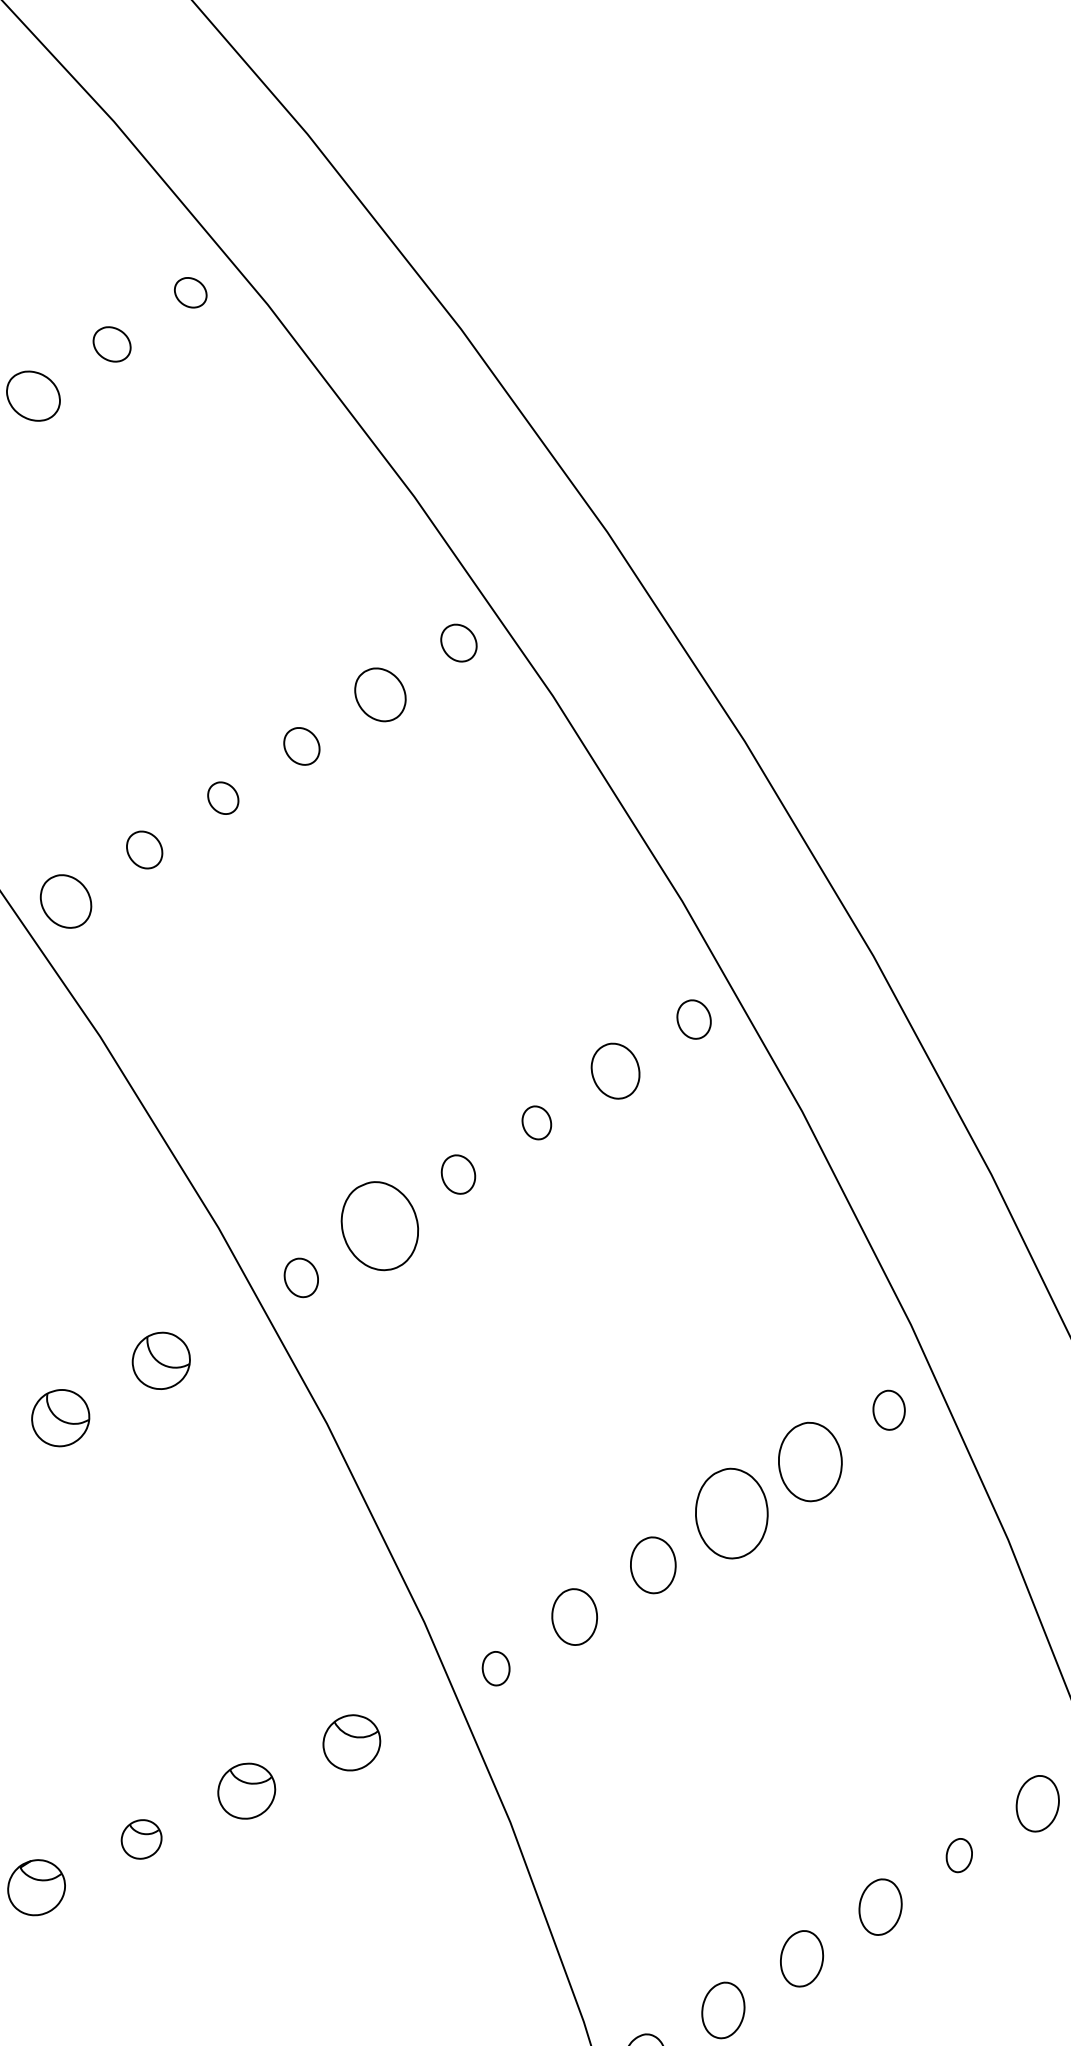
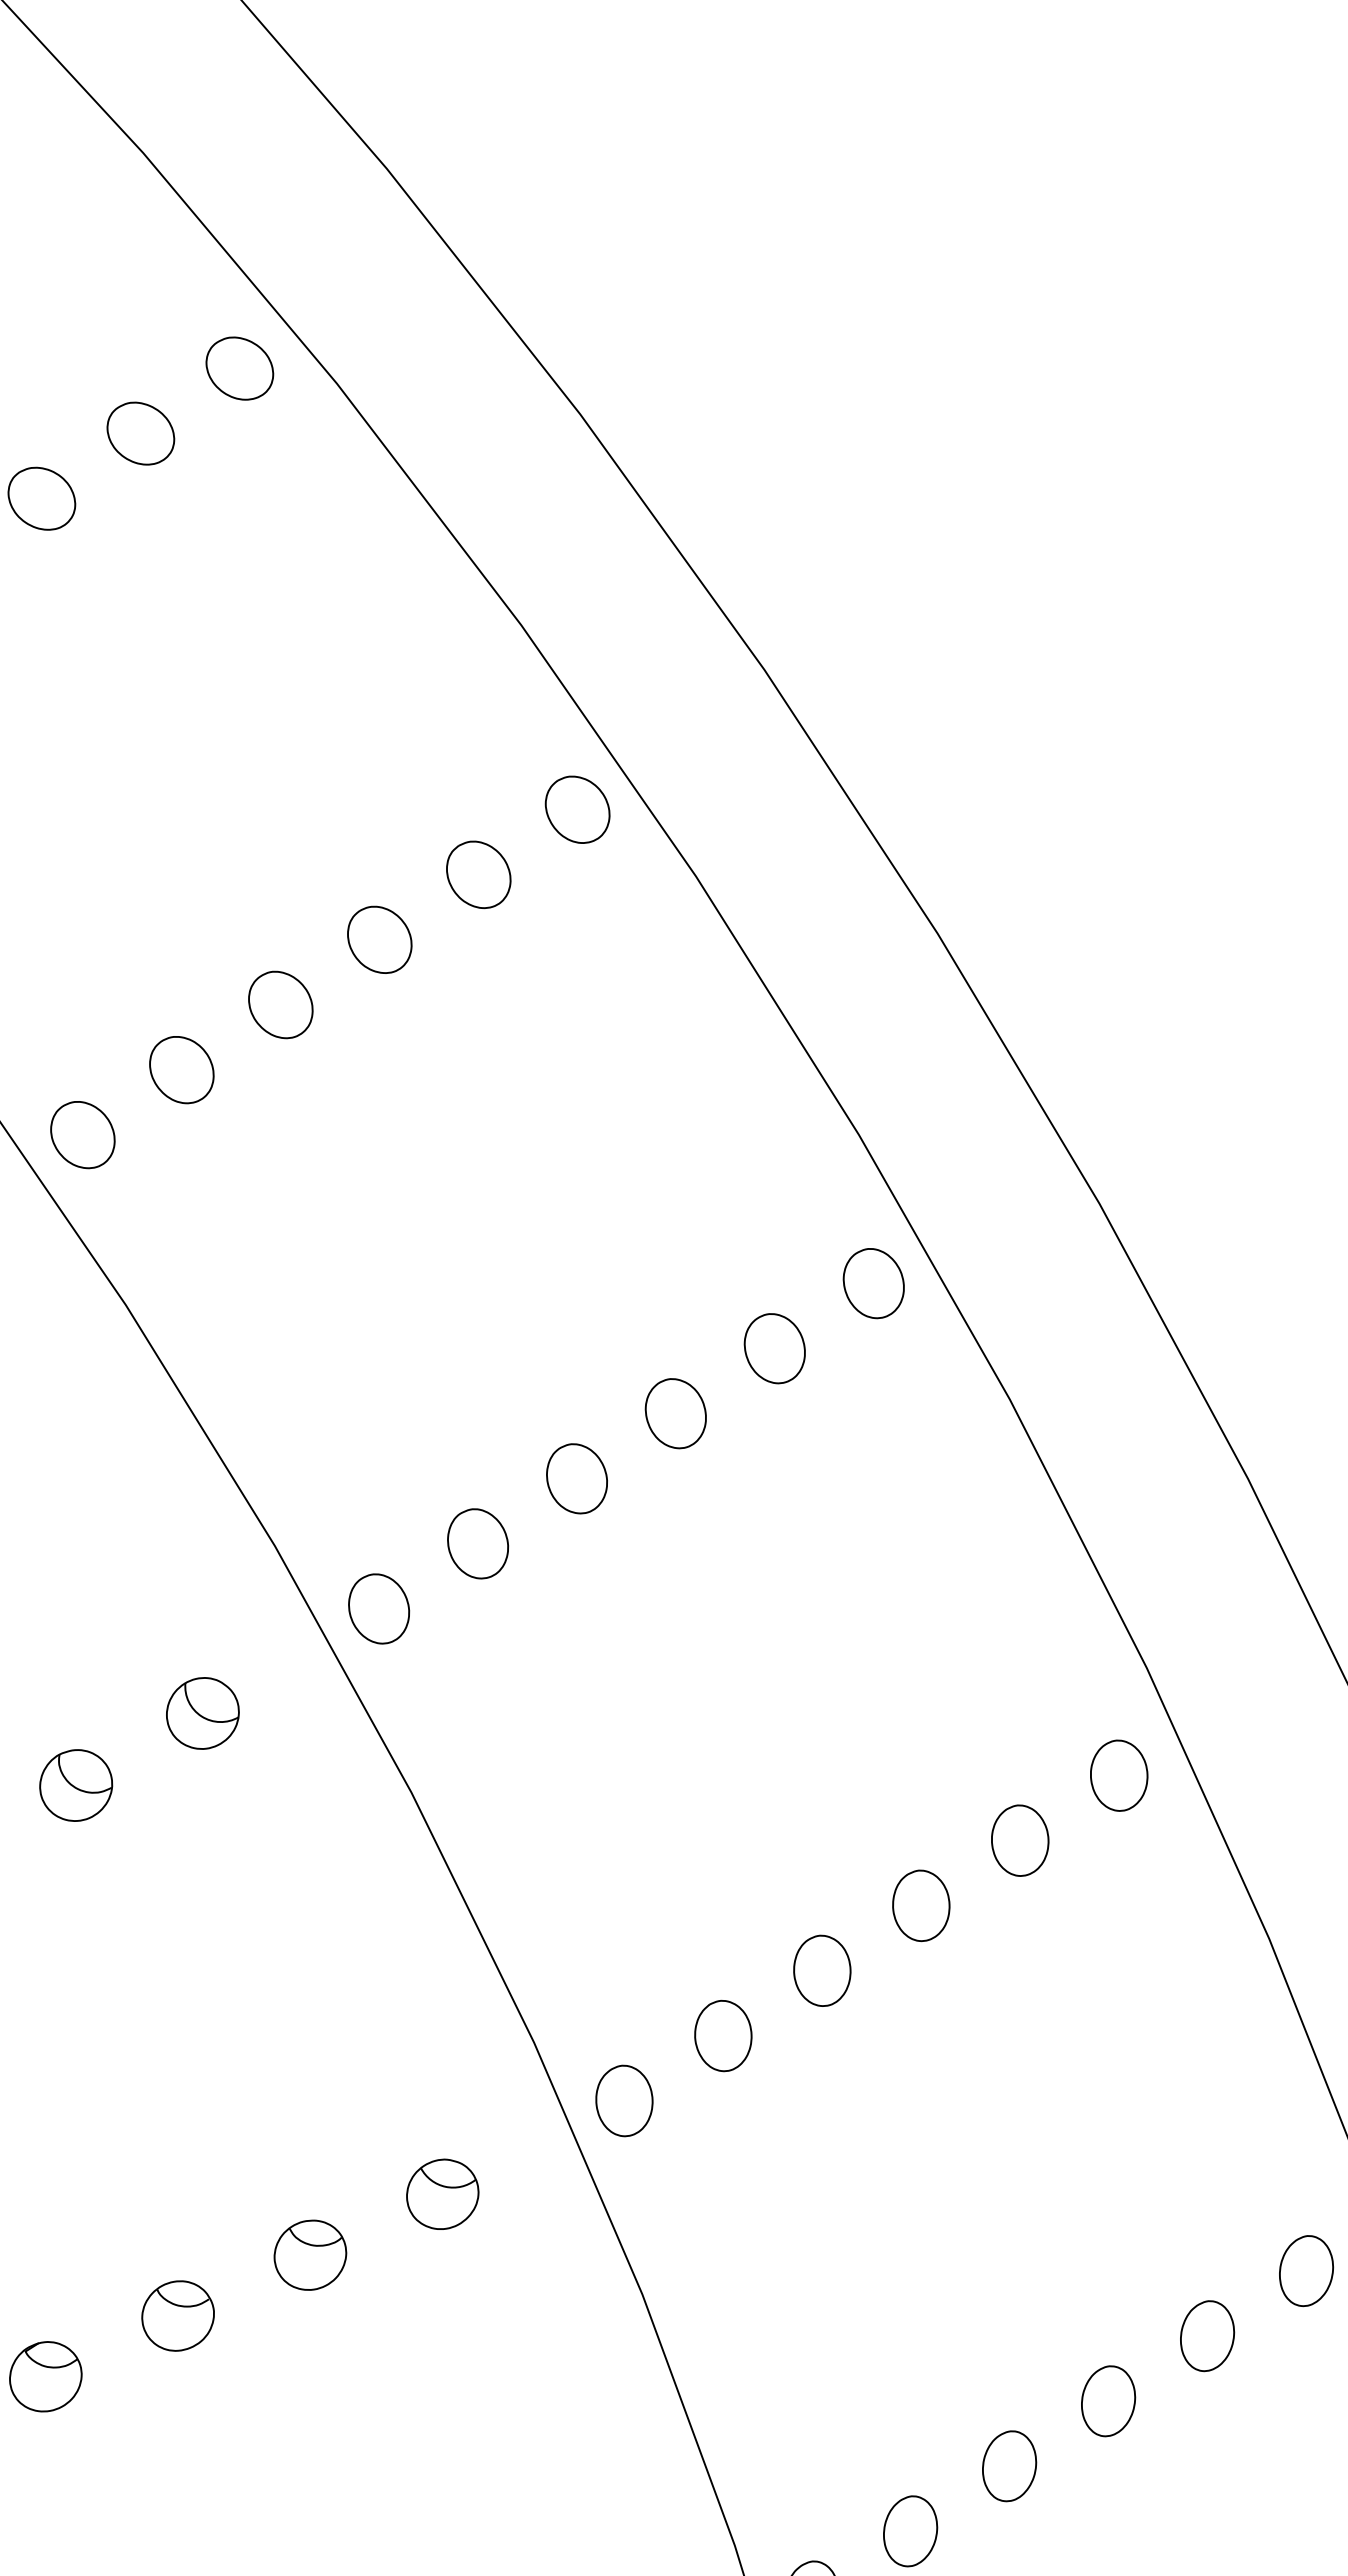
part: (190, 292) -> (239, 368), size x1.67
part: (111, 344) -> (140, 433), size x1.43
part: (458, 642) -> (577, 809), size x1.43
part: (301, 746) -> (379, 939), size x1.43
part: (222, 797) -> (280, 1004), size x1.67
part: (144, 850) -> (181, 1070), size x1.43
part: (693, 1019) -> (873, 1283), size x1.43
part: (536, 1122) -> (675, 1413), size x1.67
part: (458, 1174) -> (576, 1478), size x1.43
part: (379, 1225) -> (477, 1543), size x0.62
part: (301, 1277) -> (379, 1608), size x1.43
part: (889, 1410) -> (1119, 1775), size x1.43
part: (810, 1461) -> (1020, 1840), size x0.71
part: (732, 1513) -> (921, 1905), size x0.62
part: (496, 1668) -> (624, 2100), size x1.67
part: (141, 1839) -> (177, 2315), size x1.43
part: (959, 1855) -> (1207, 2336), size x1.67

